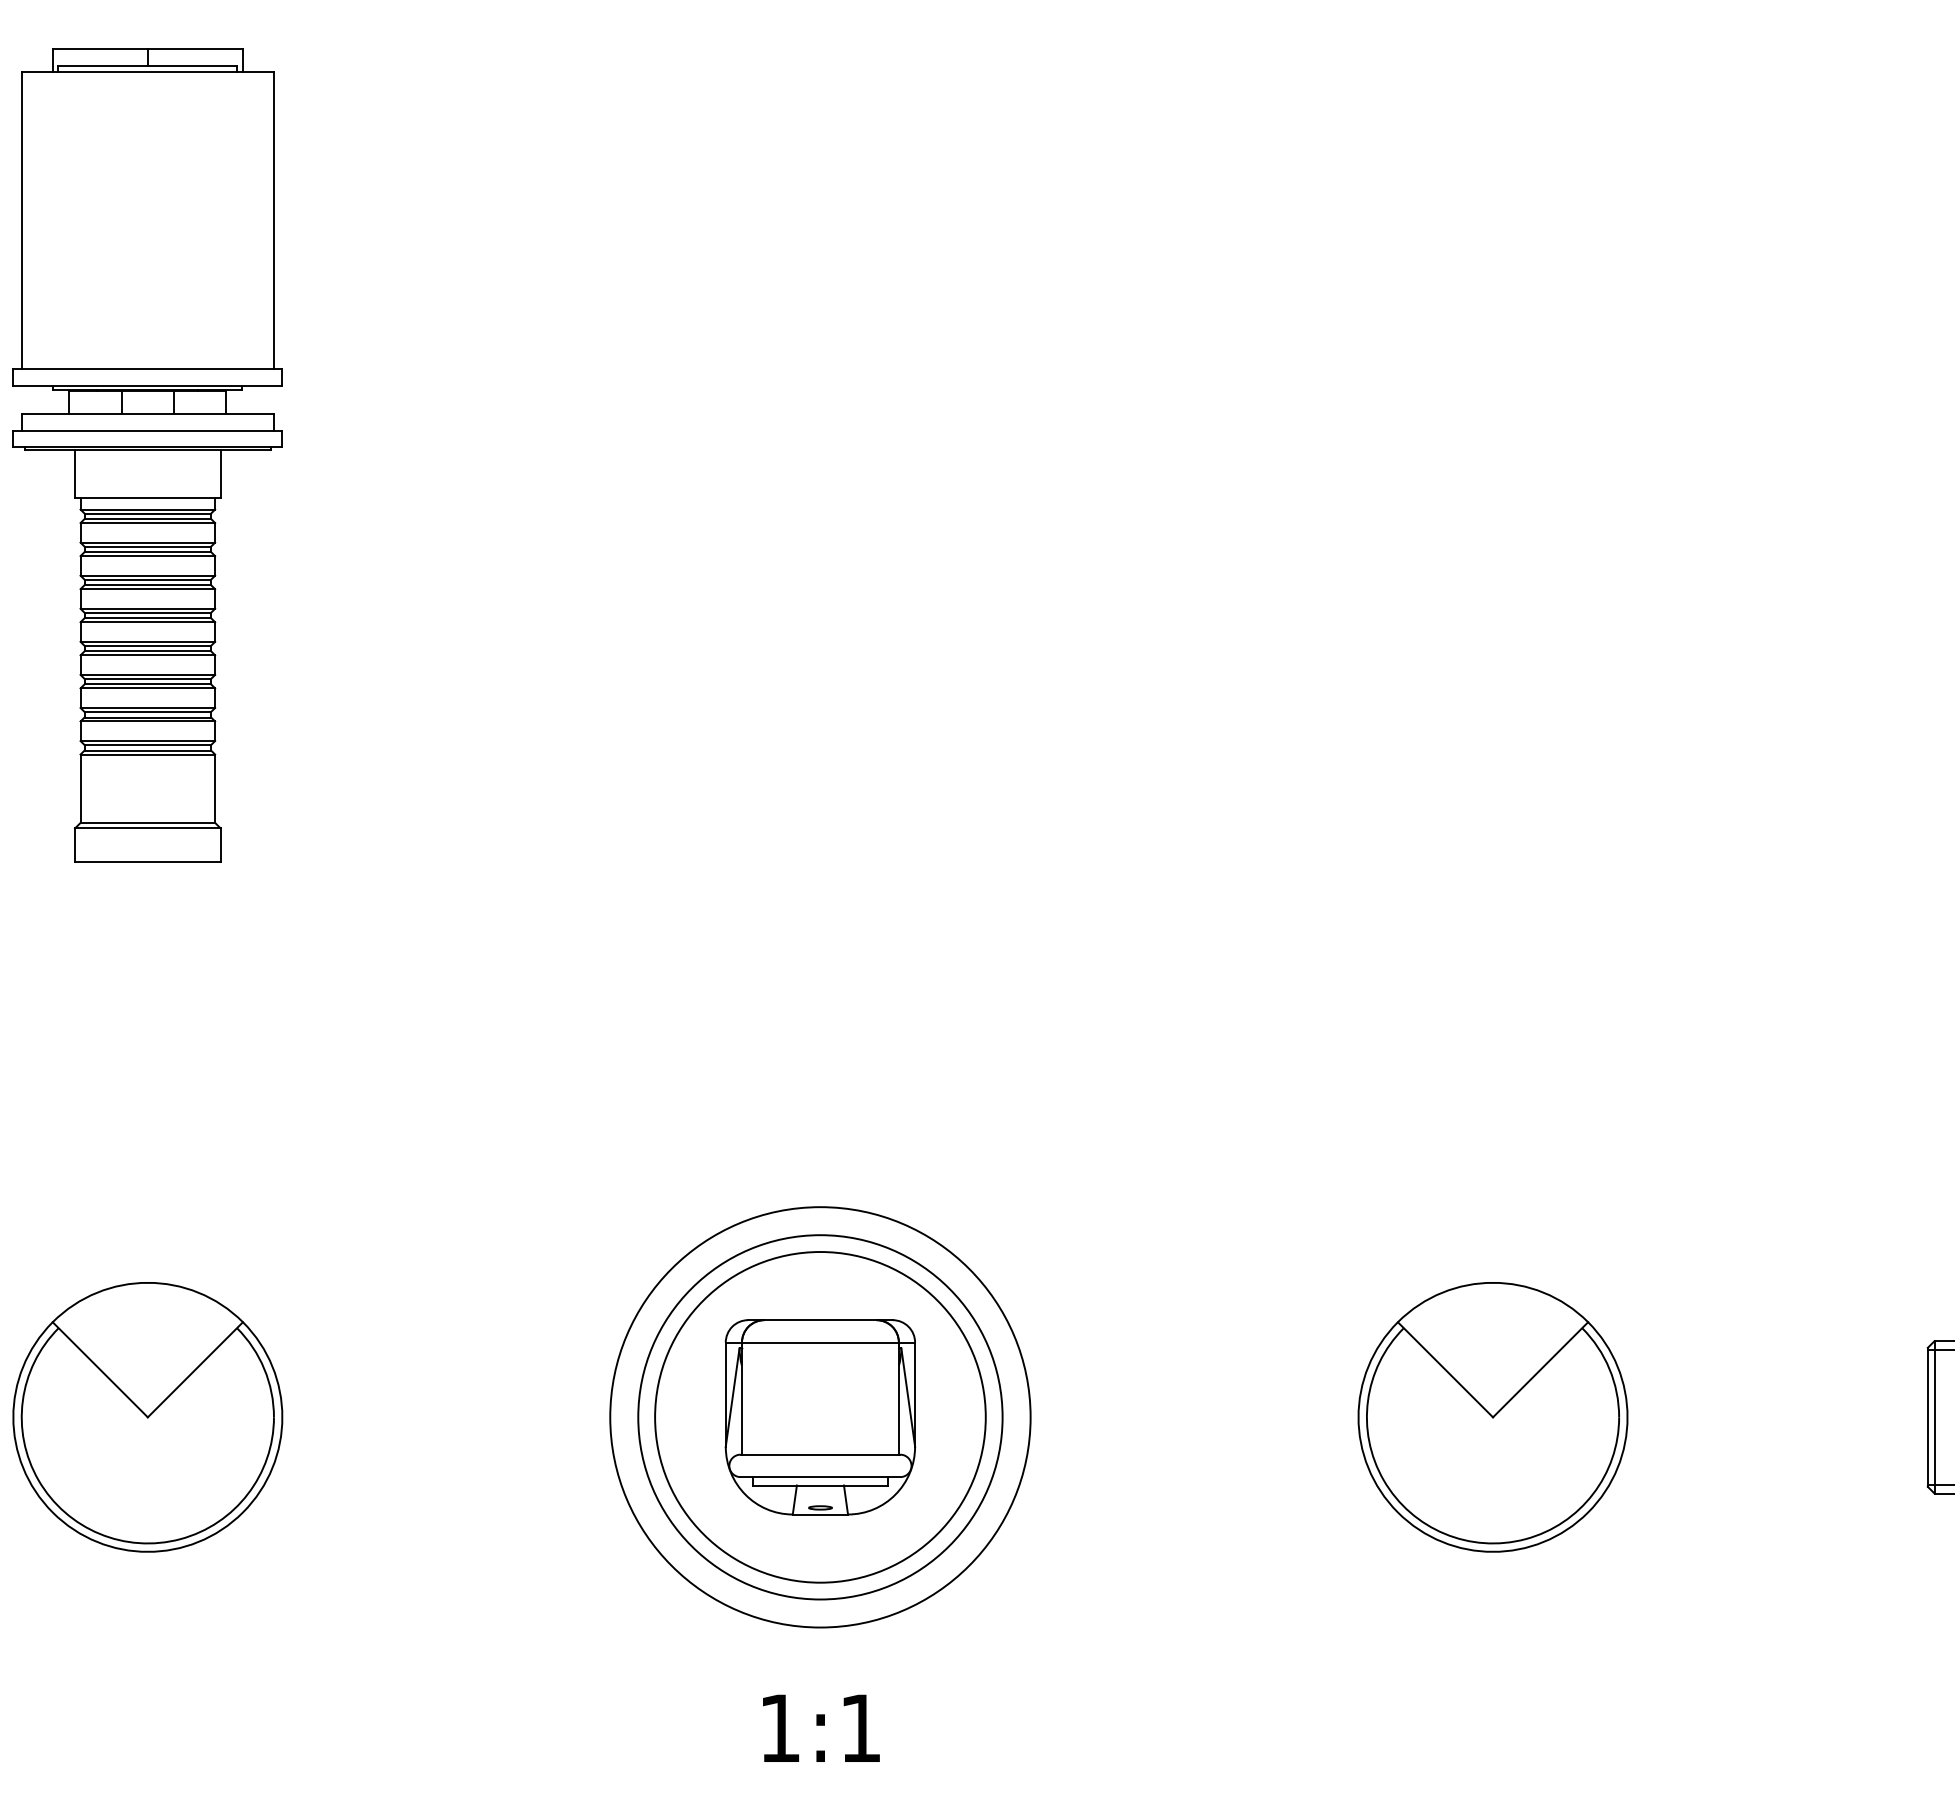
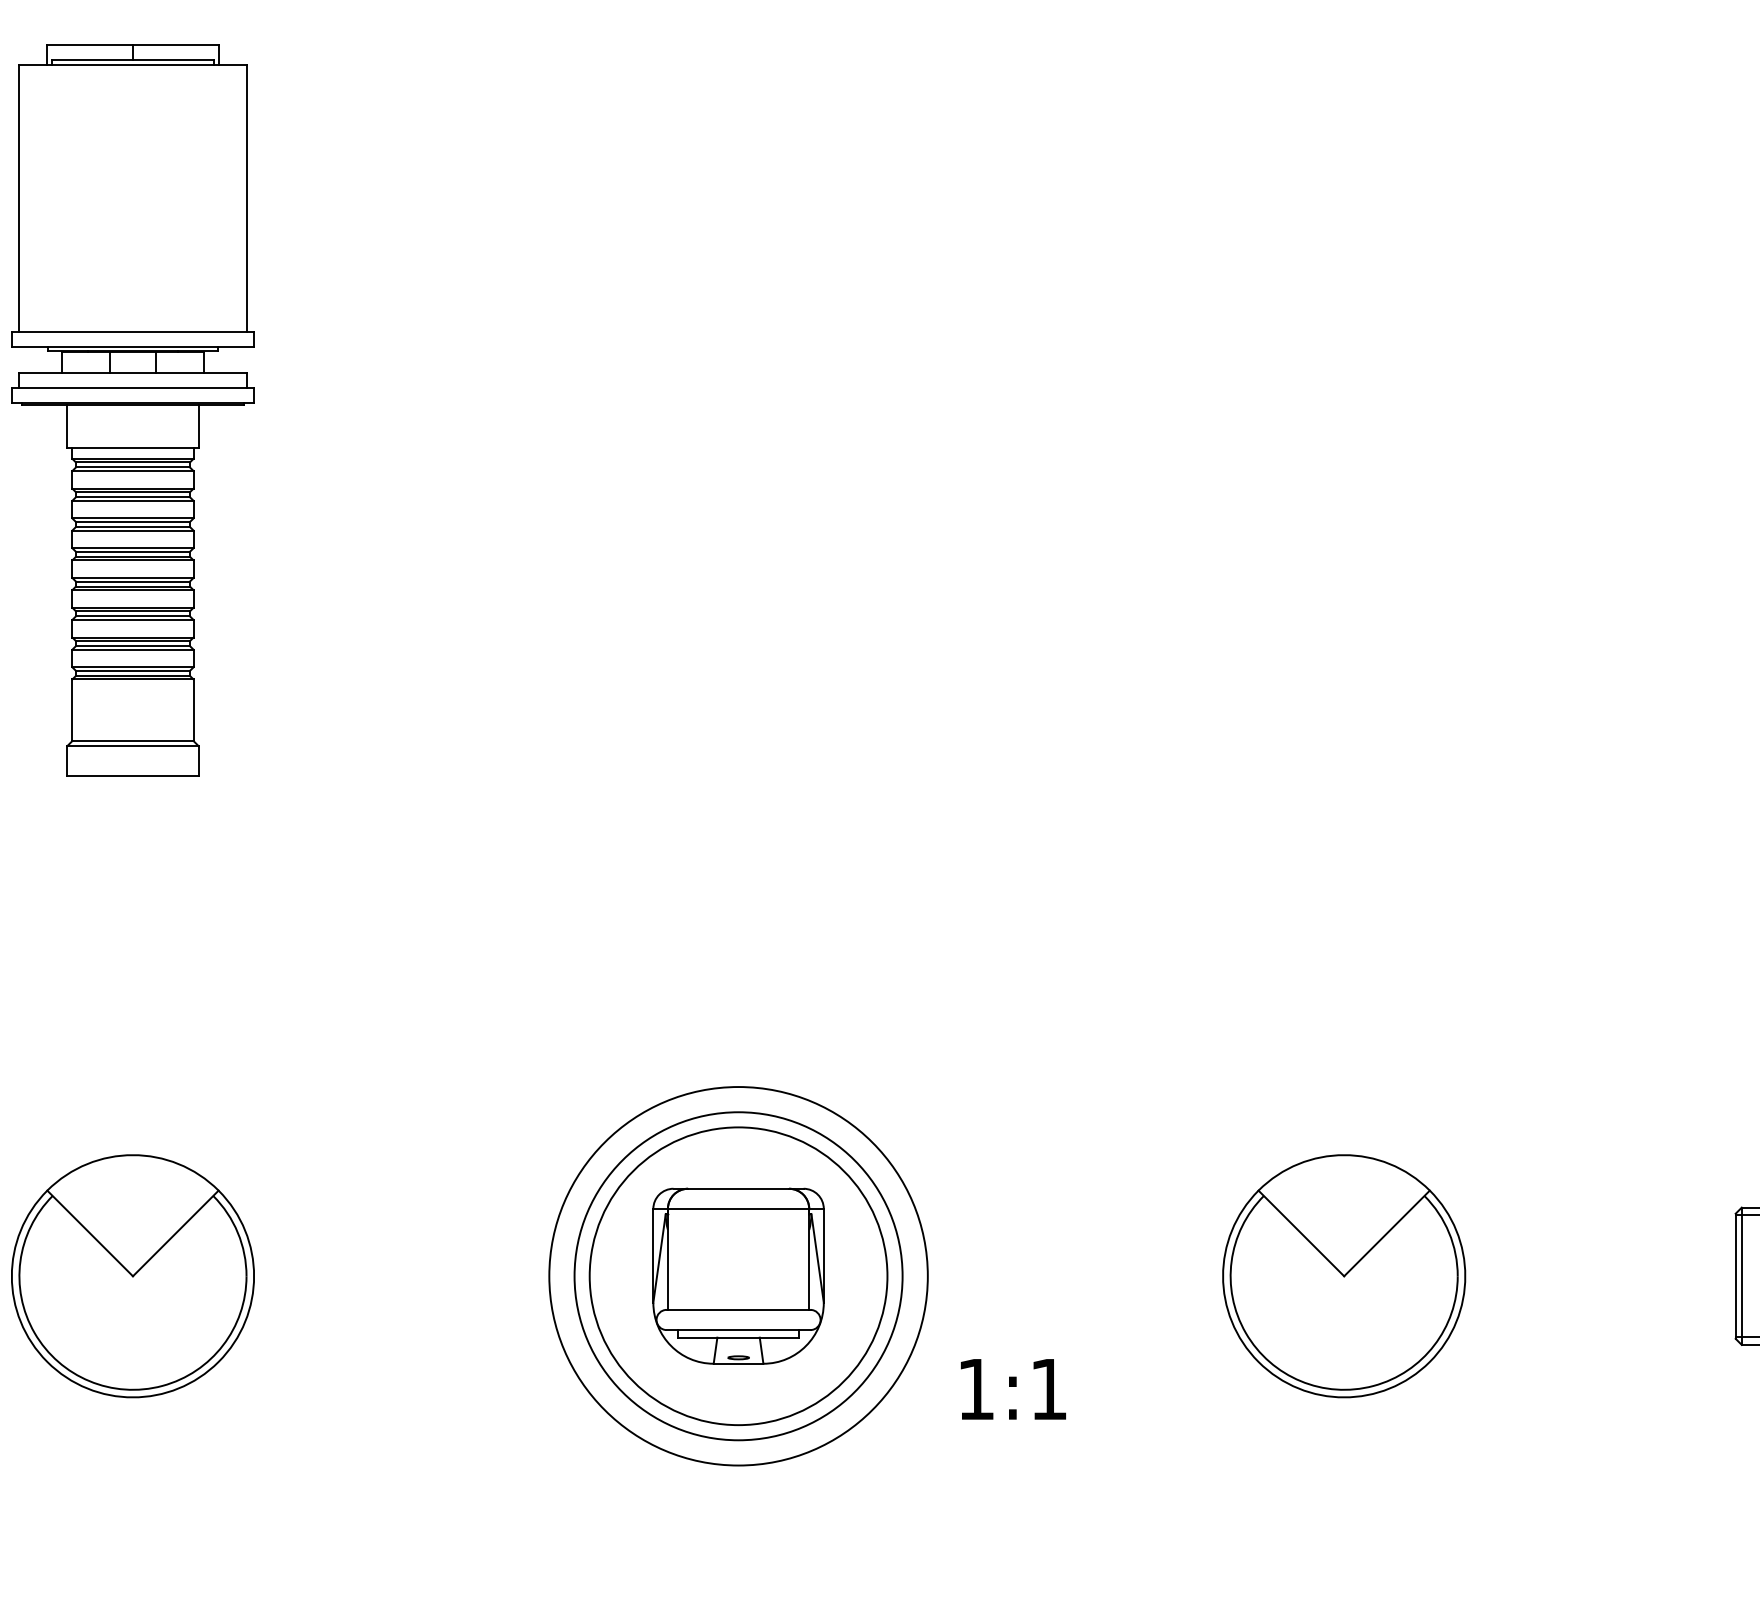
text: (821, 1728) -> (1013, 1389), moved

